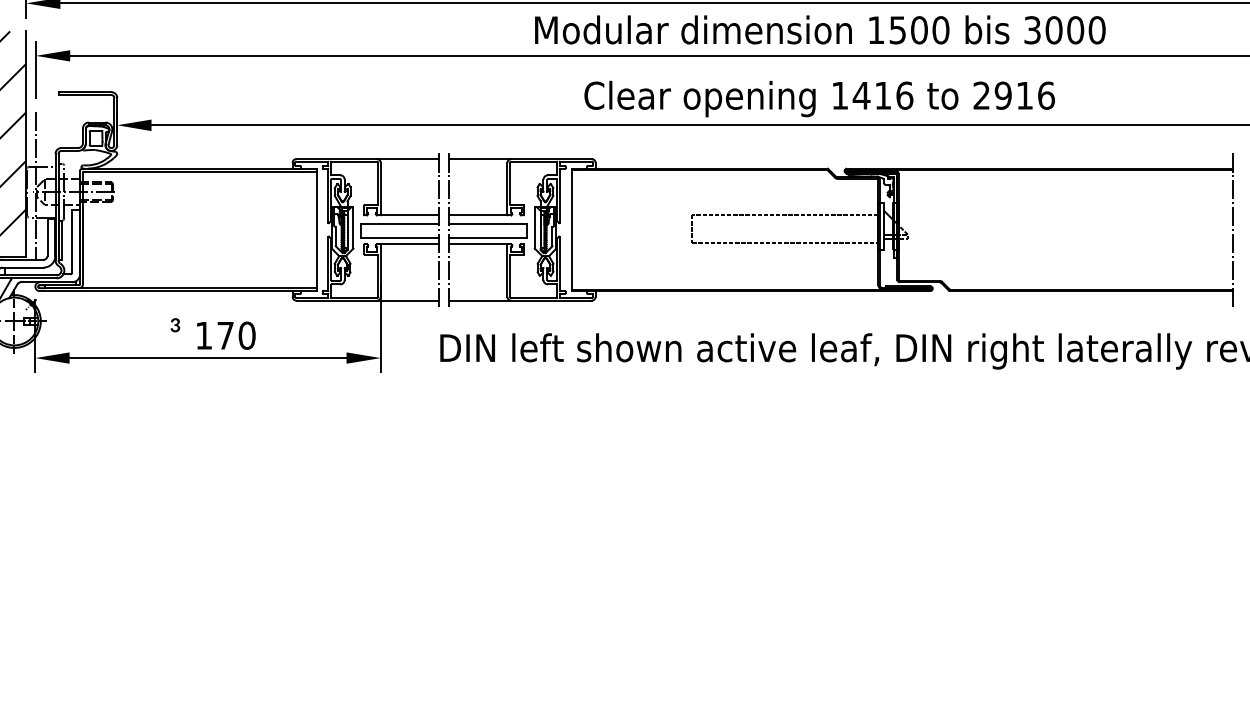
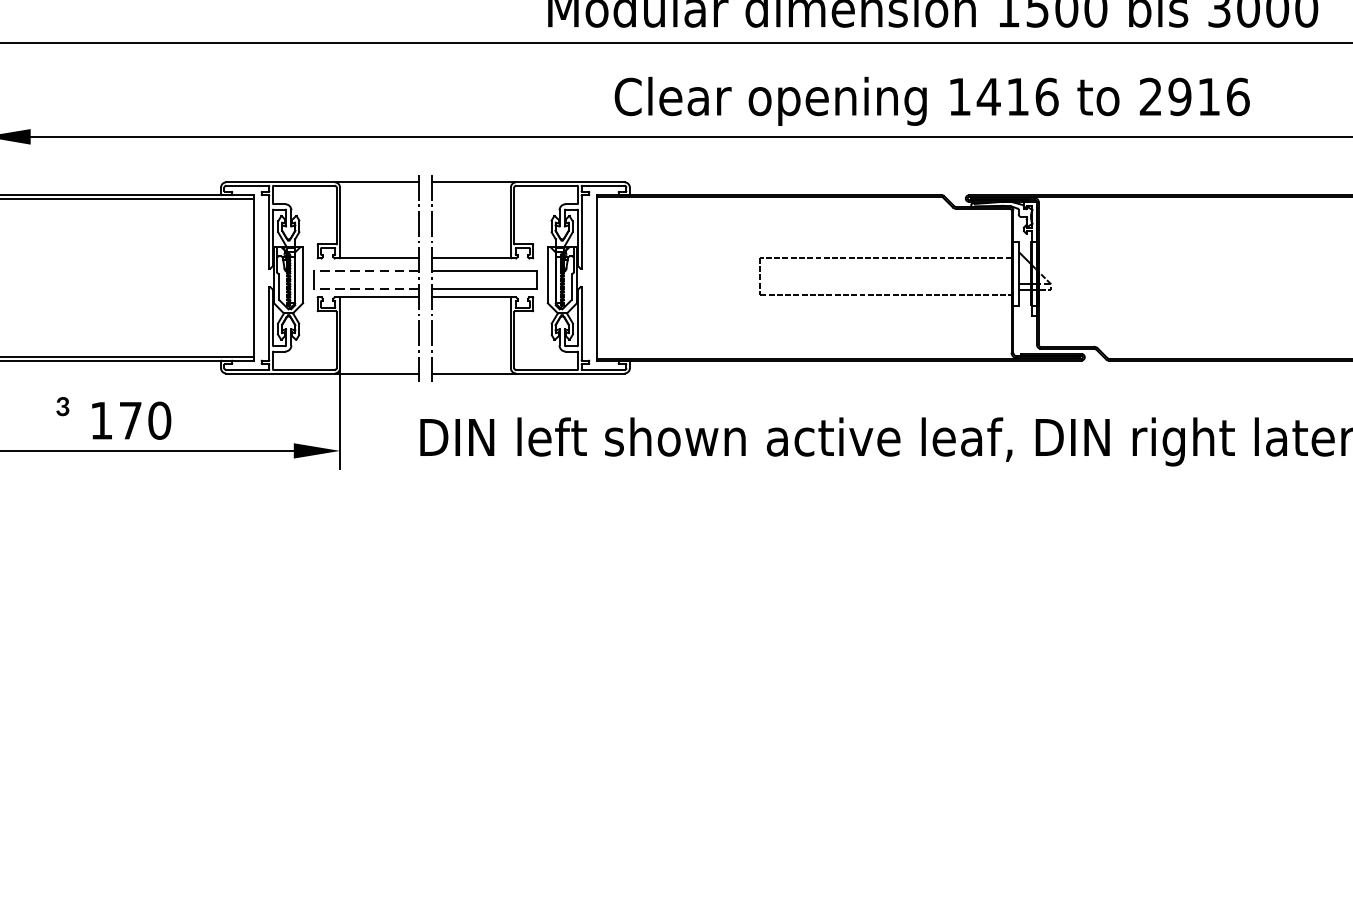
line: (399, 224) -> (365, 270), solid -> dashed
line: (399, 238) -> (365, 289), solid -> dashed

